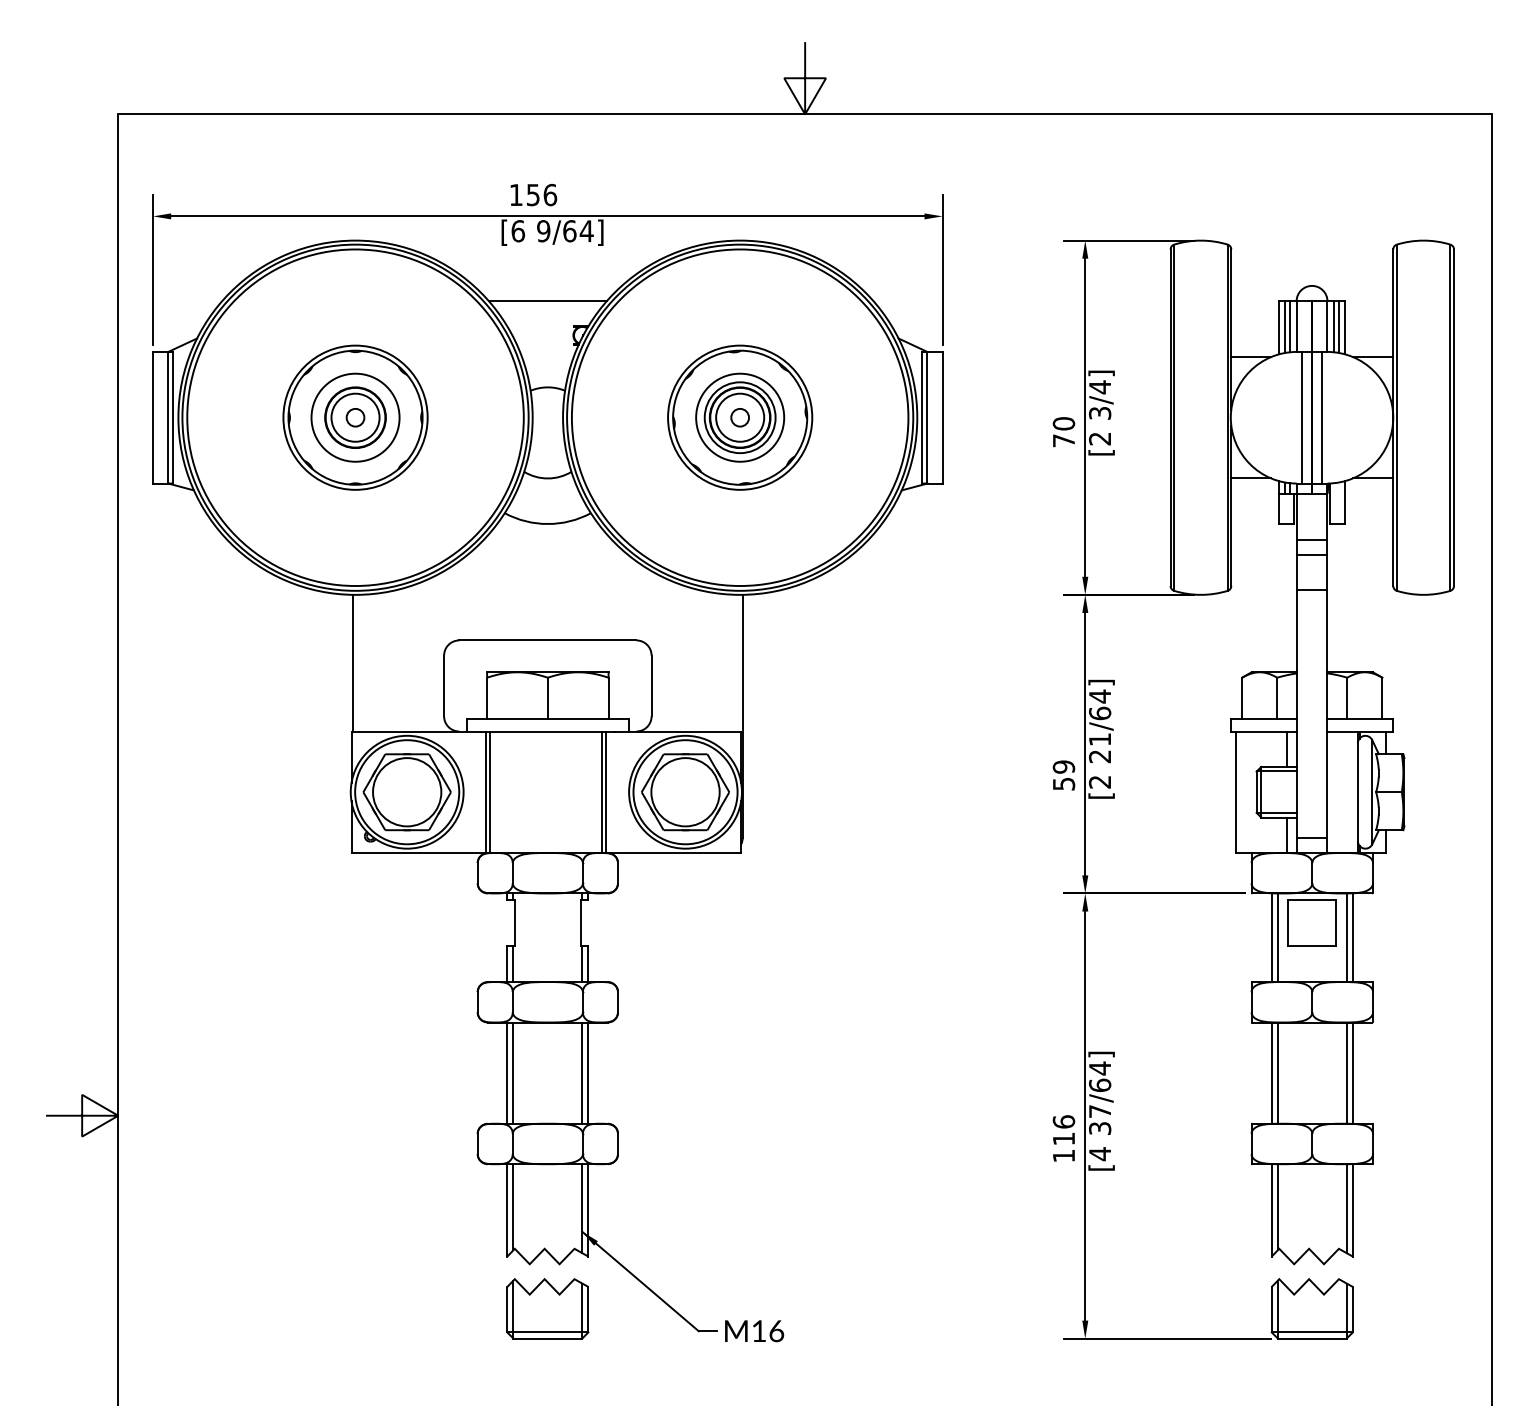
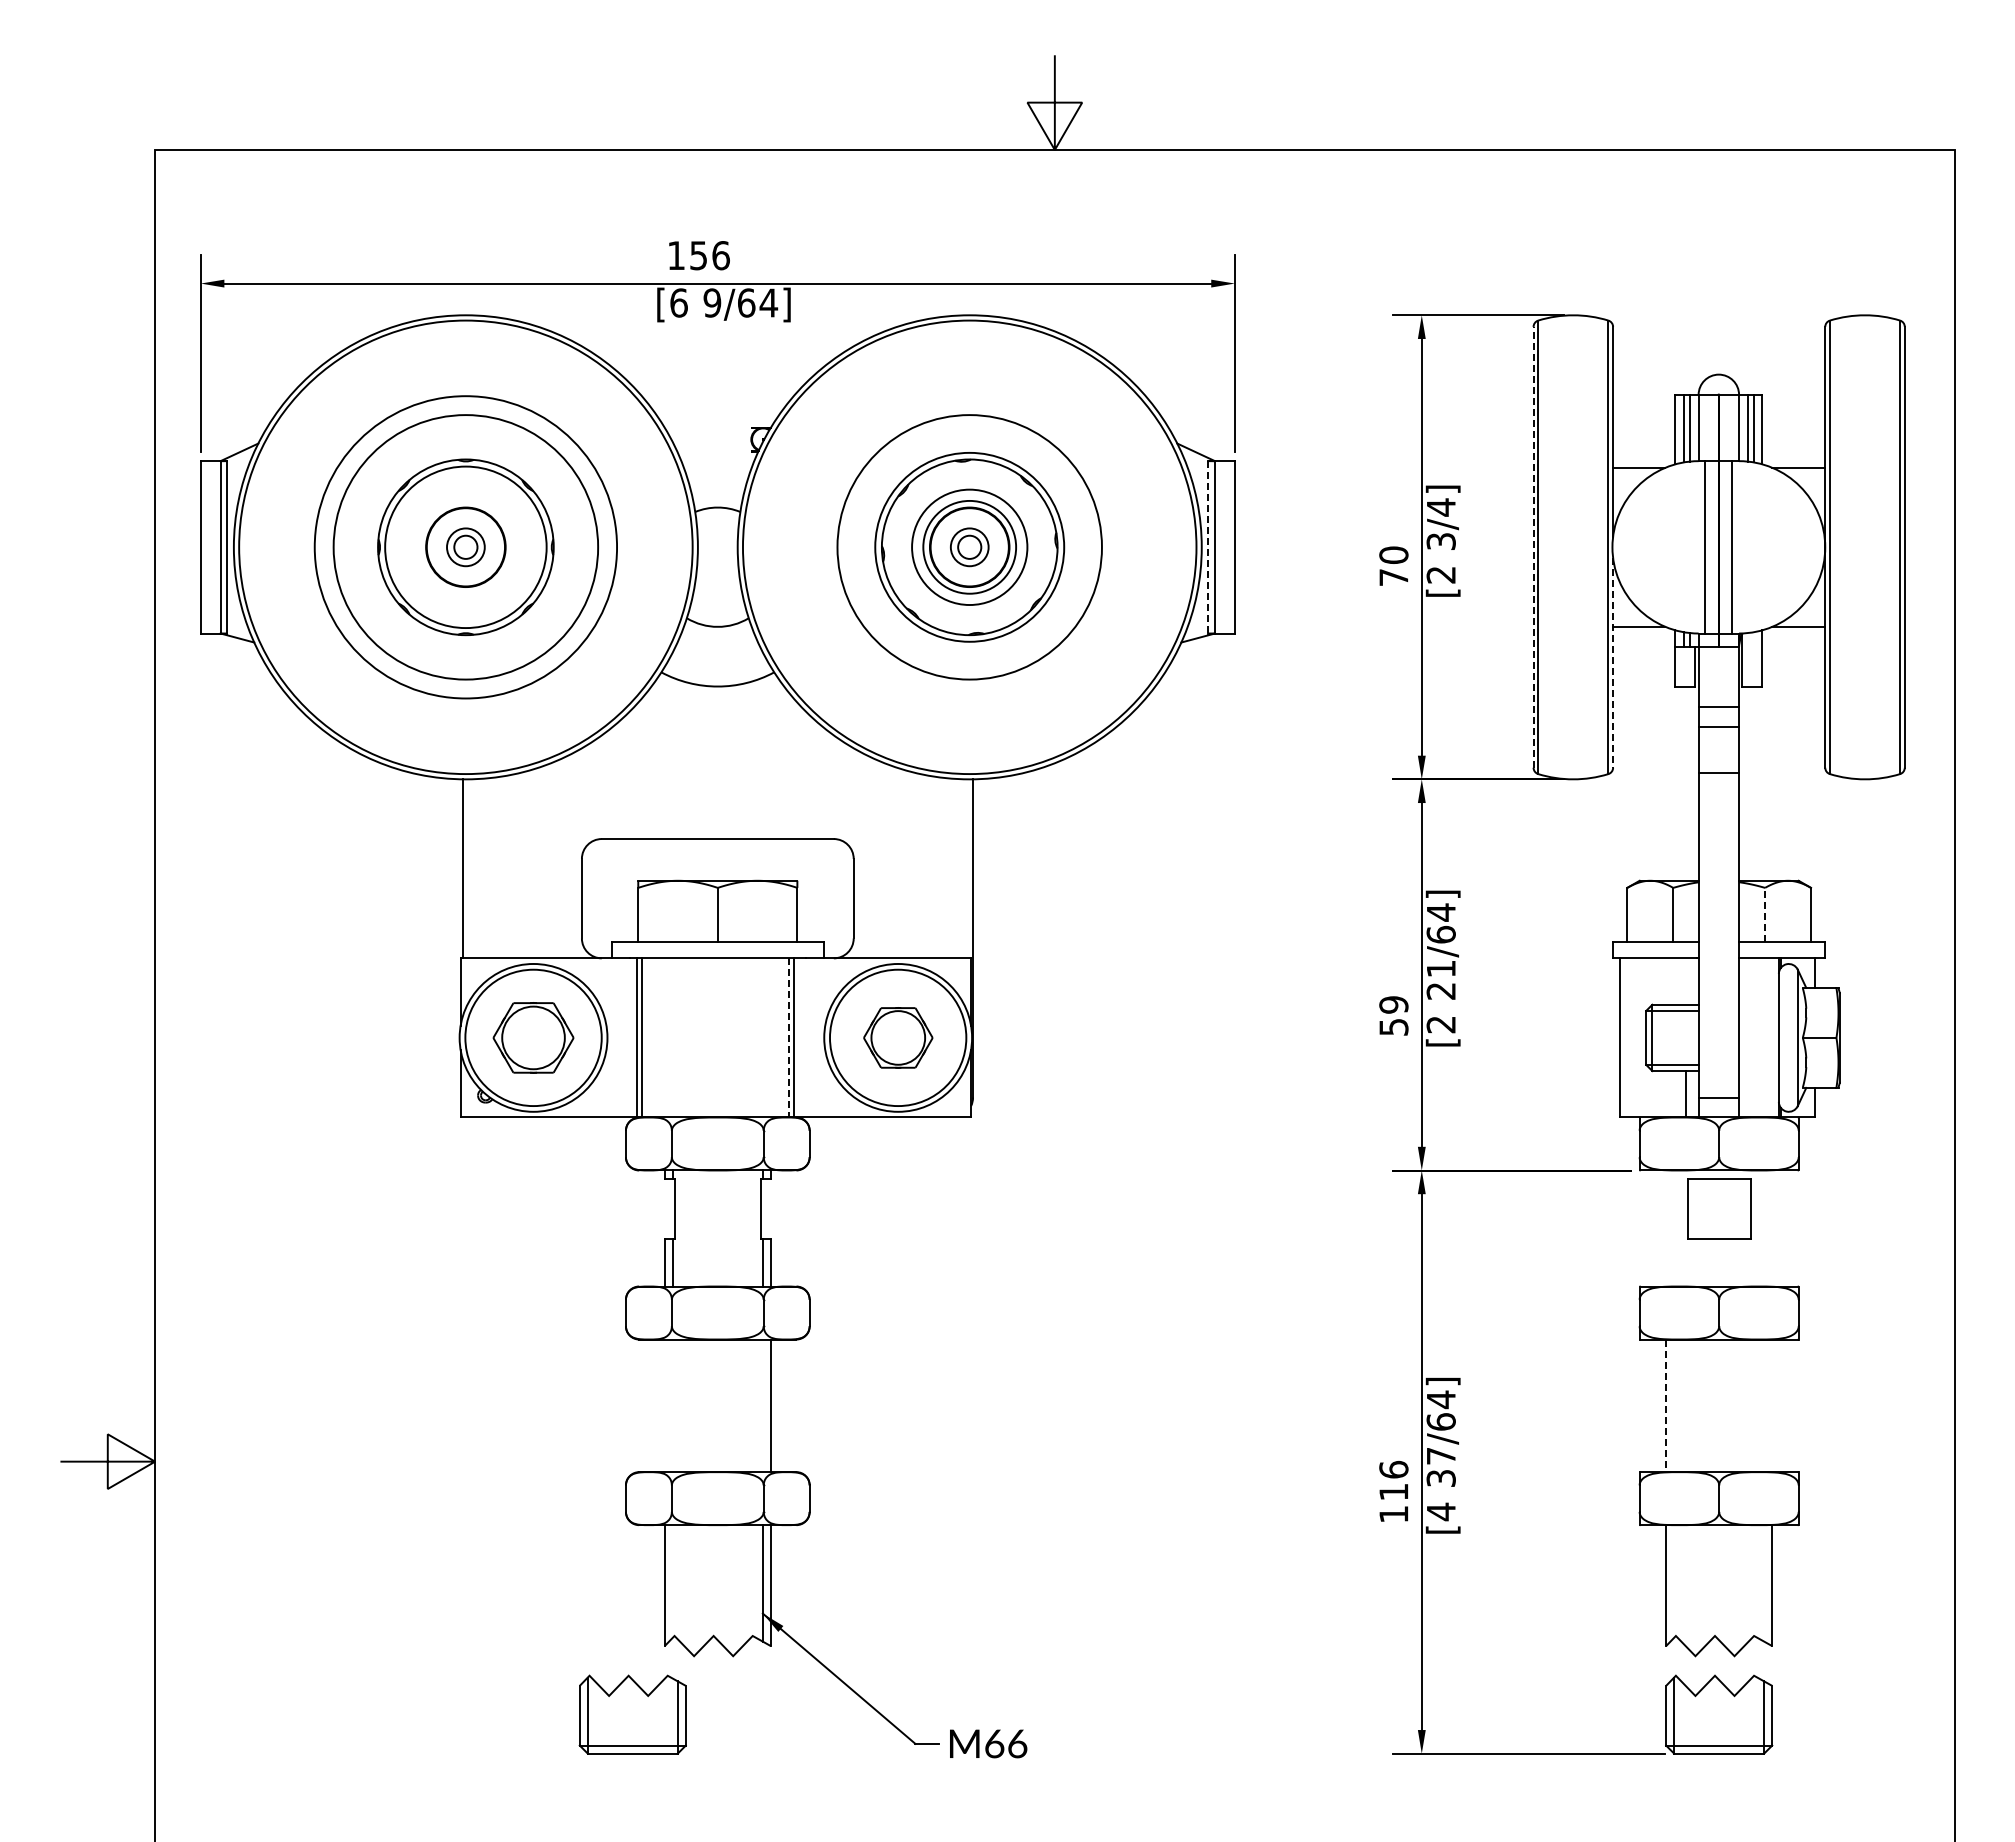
line: (547, 301) -> (717, 394), removed
circle: (355, 417) -> (465, 546), size x0.6
circle: (355, 417) -> (465, 546), size x0.6
circle: (355, 417) -> (465, 546), size x1.6
circle: (355, 417) -> (465, 547), size x1.4
circle: (739, 417) -> (969, 546), size x0.6
circle: (739, 417) -> (969, 546), size x0.6
line: (922, 417) -> (1208, 547), solid -> dashed
line: (1170, 417) -> (1533, 546), solid -> dashed
line: (1231, 505) -> (1613, 662), solid -> dashed
line: (1347, 698) -> (1765, 914), solid -> dashed
line: (1287, 749) -> (1686, 981), removed
part: (407, 791) -> (533, 1037), size x0.7
line: (602, 791) -> (789, 1037), solid -> dashed
part: (685, 791) -> (898, 1037), size x0.6
line: (1272, 937) -> (1666, 1228), removed
line: (1278, 937) -> (1674, 1228), removed
line: (1346, 937) -> (1764, 1228), removed
line: (1353, 937) -> (1772, 1228), removed
line: (507, 1072) -> (664, 1405), removed
line: (513, 1072) -> (672, 1405), removed
line: (581, 1072) -> (762, 1405), removed
line: (1278, 1072) -> (1674, 1405), removed
line: (1346, 1072) -> (1764, 1405), removed
line: (1353, 1072) -> (1772, 1405), removed
line: (1272, 1073) -> (1666, 1406), solid -> dashed
line: (513, 1207) -> (672, 1581), removed
line: (1278, 1207) -> (1674, 1581), removed
line: (1346, 1208) -> (1764, 1583), removed
part: (547, 1308) -> (632, 1714), moved
text: (759, 1330) -> (994, 1743), M16 -> M66

